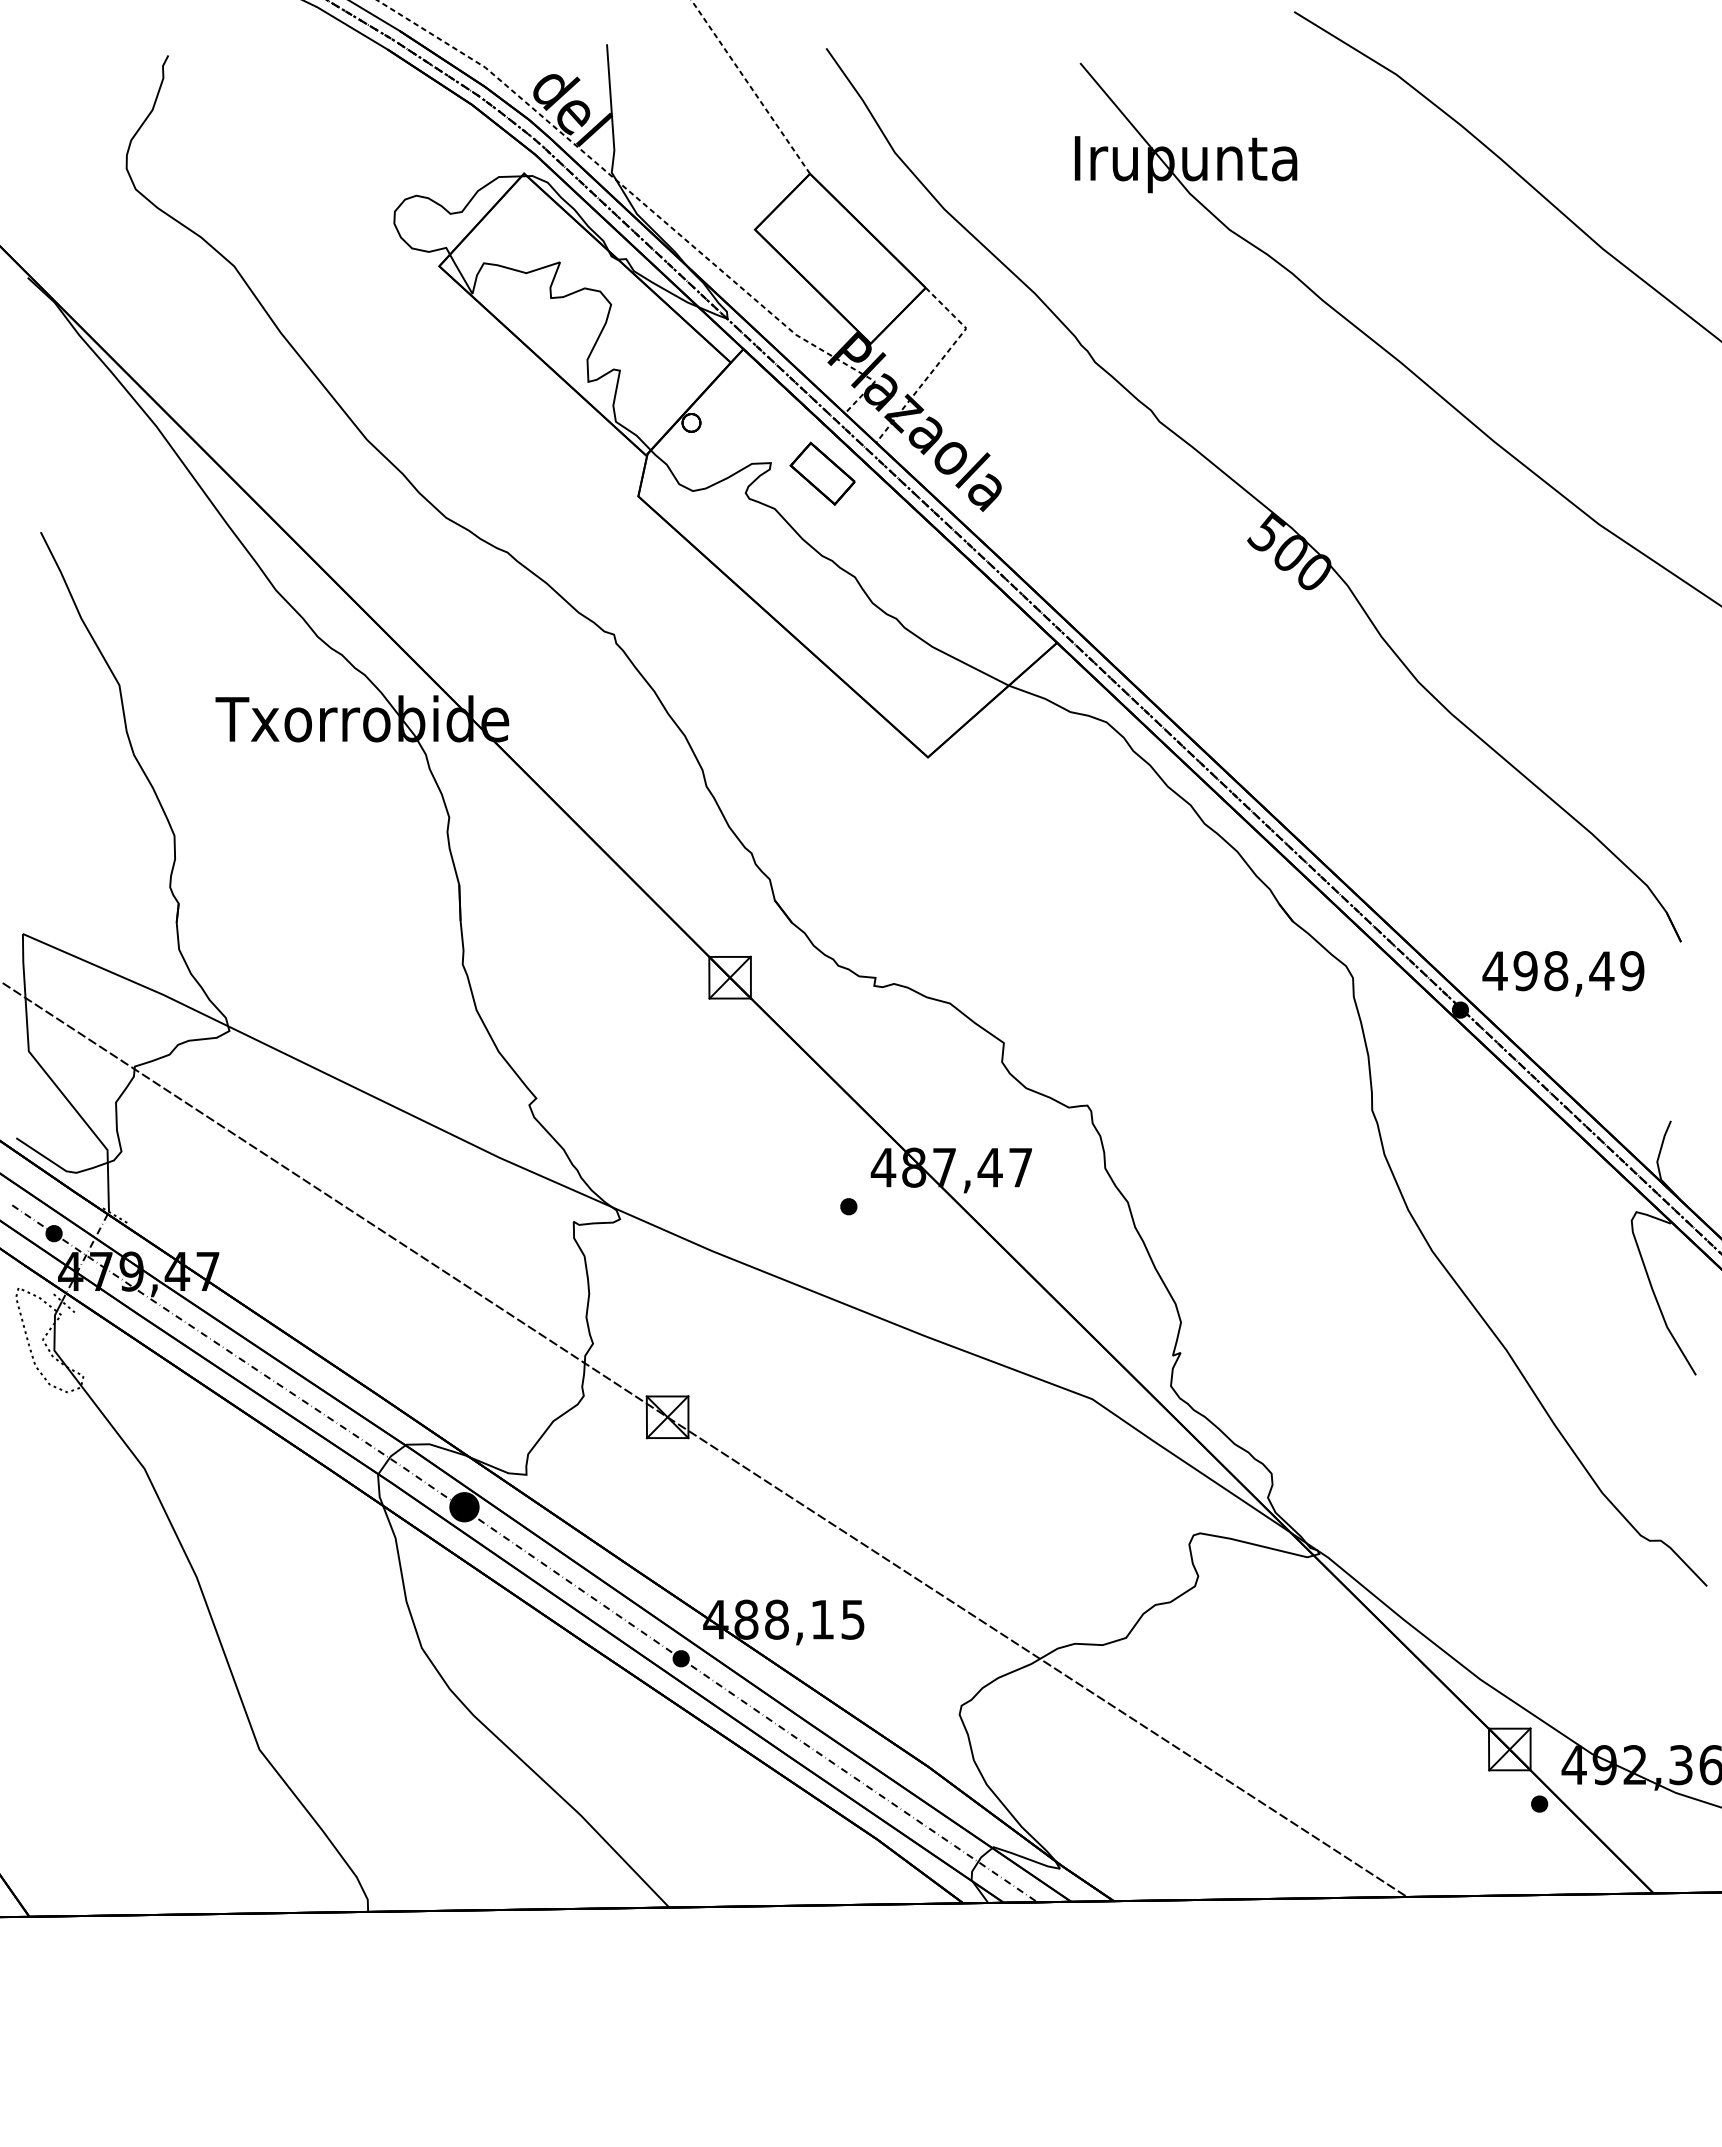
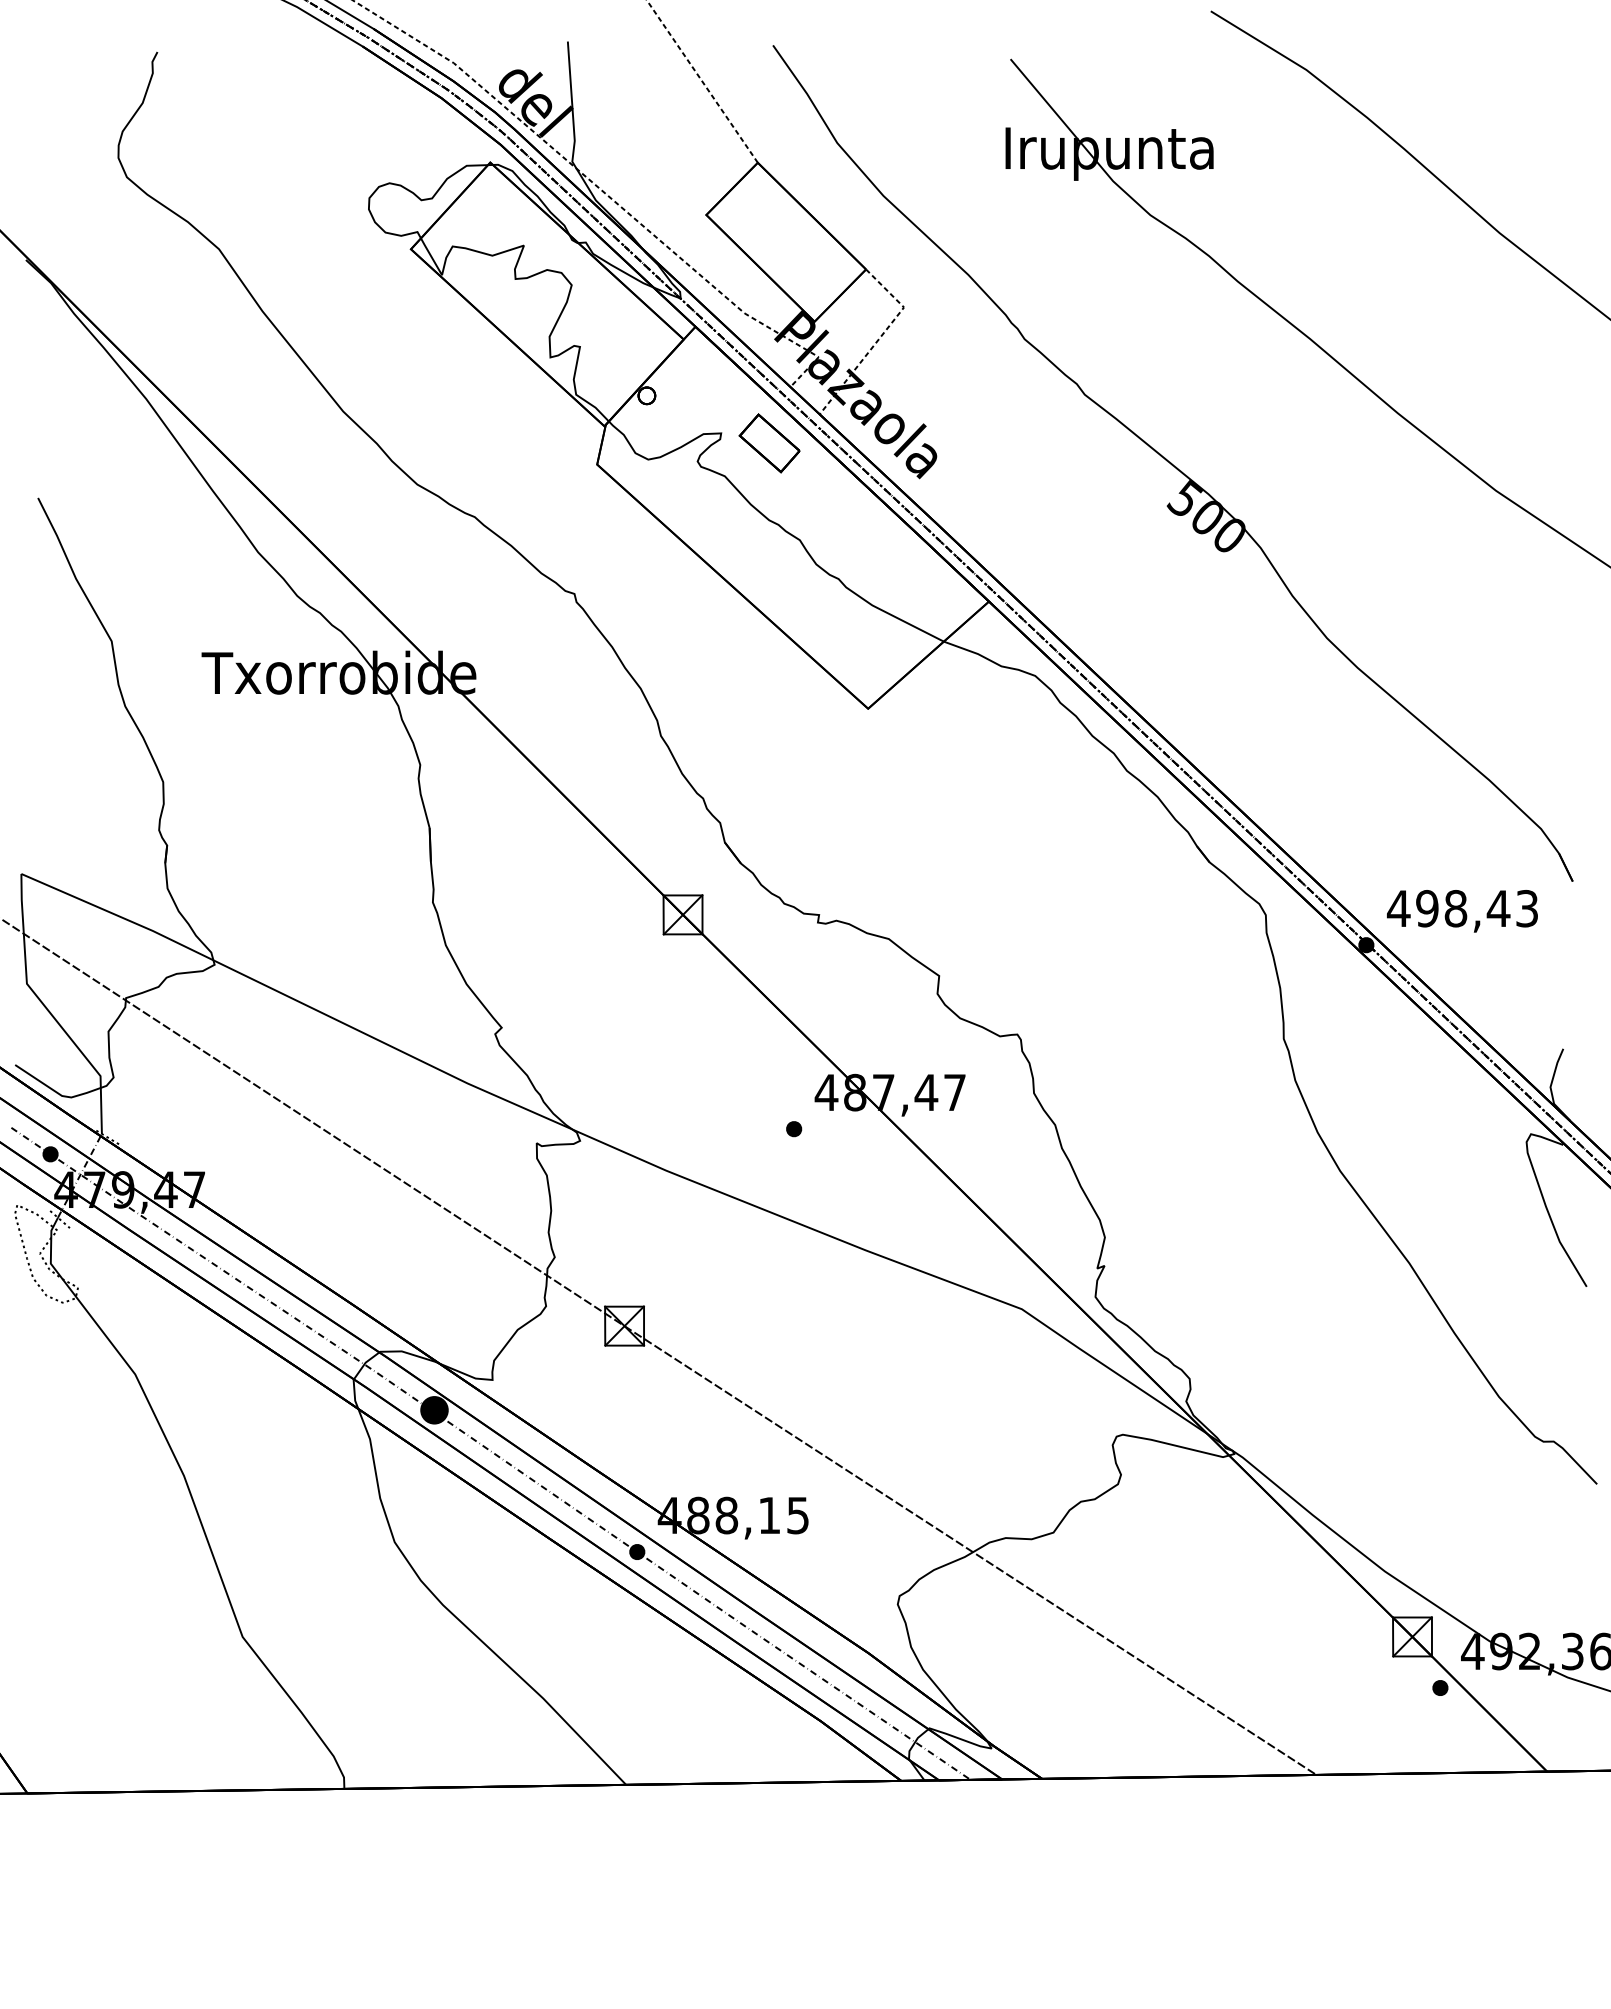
text: (1632, 971) -> (1527, 909), 498,49 -> 498,43

